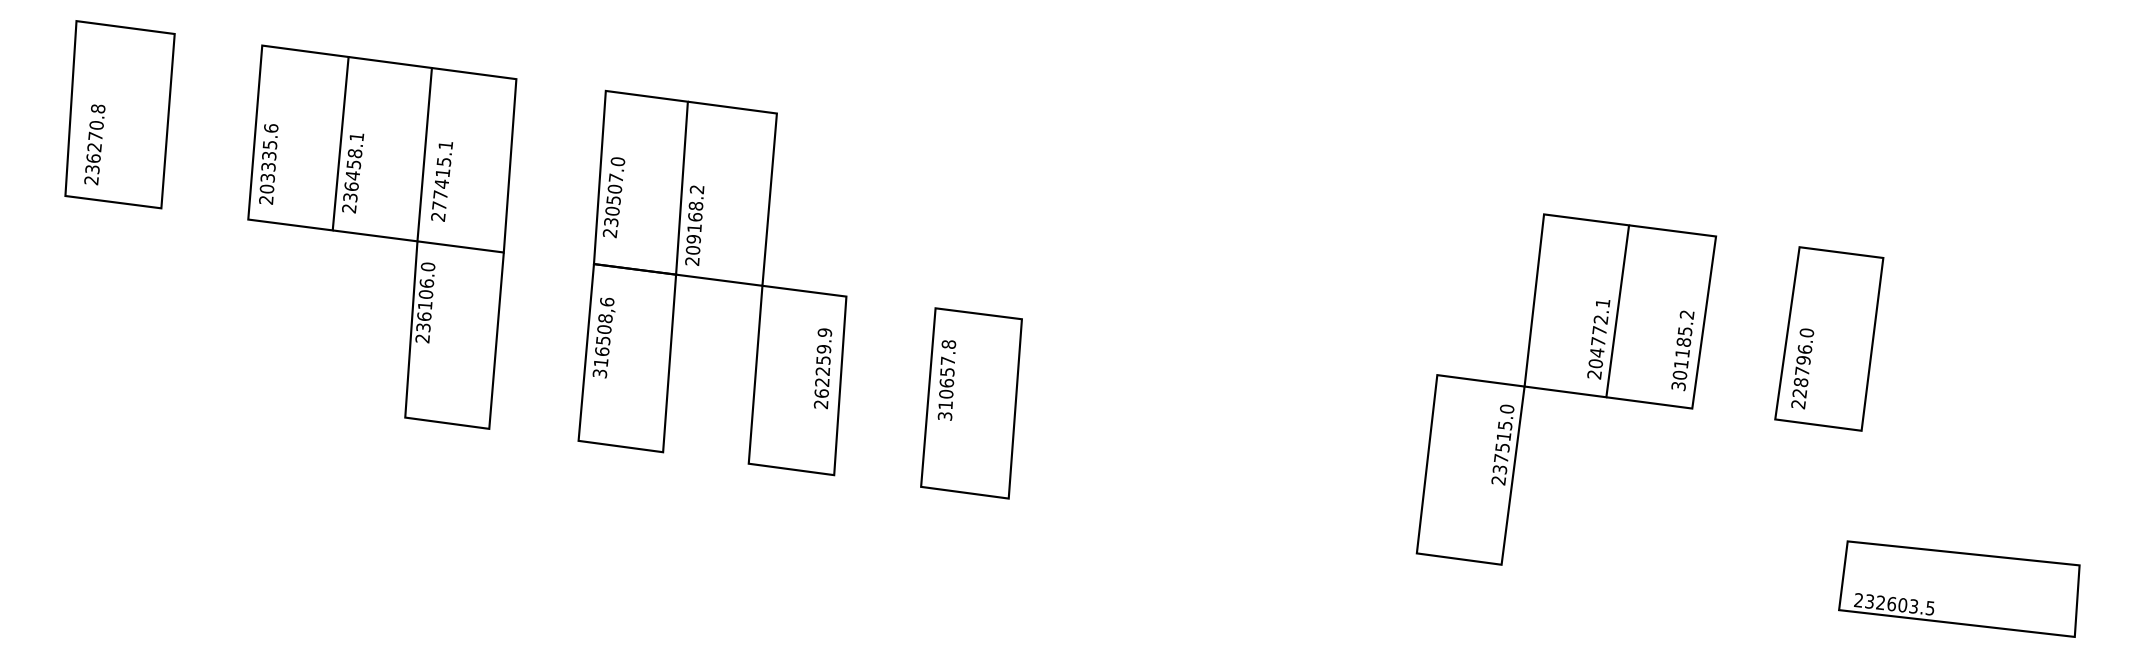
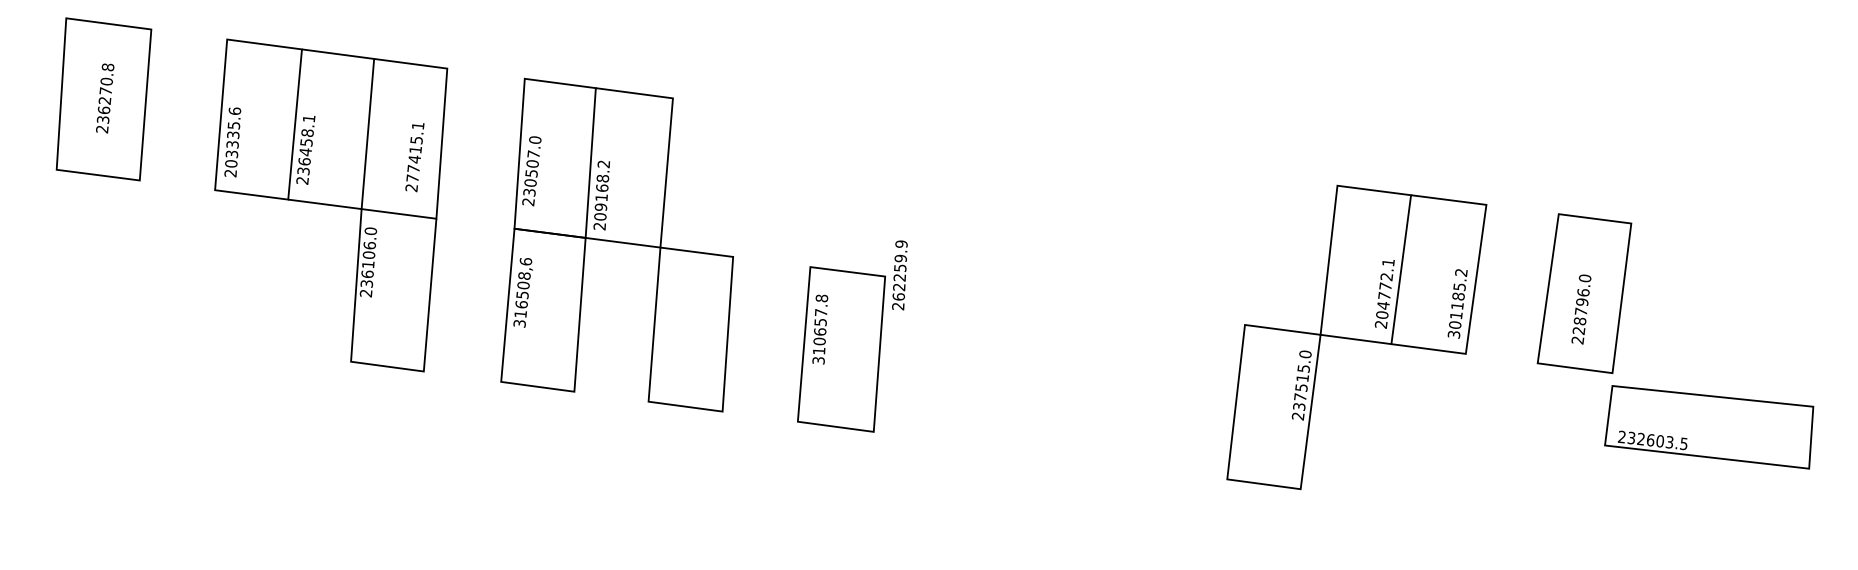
text: (95, 144) -> (105, 98), moved
text: (441, 181) -> (414, 157), moved
text: (822, 368) -> (899, 275), moved
text: (1802, 368) -> (1581, 309), moved
text: (1959, 589) -> (1709, 427), moved

